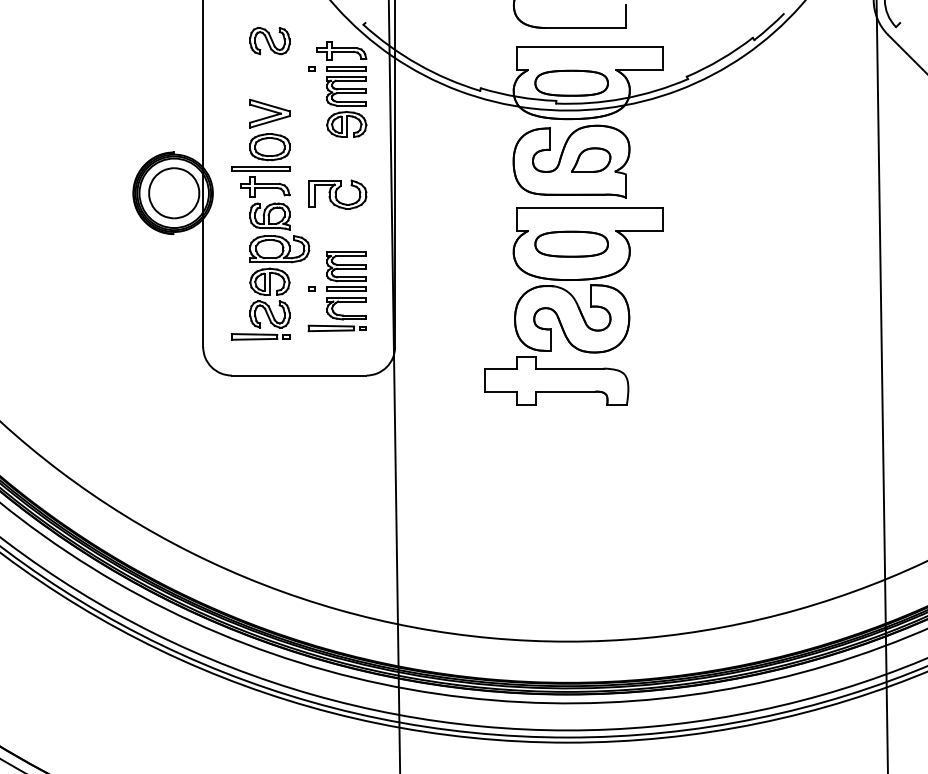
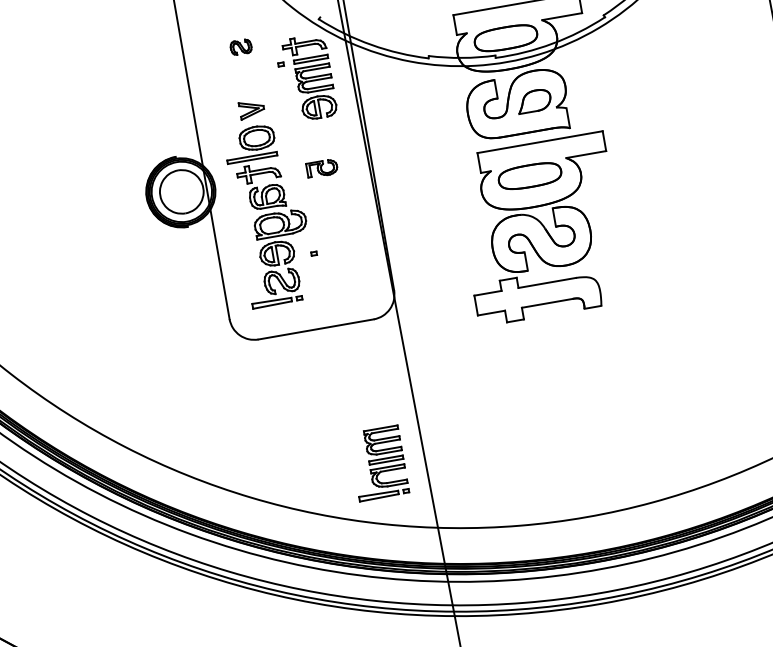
part: (269, 41) -> (240, 47), size x0.6
part: (269, 113) -> (251, 109), size x0.7
part: (337, 194) -> (321, 168), size x0.6
part: (336, 291) -> (377, 463), moved

